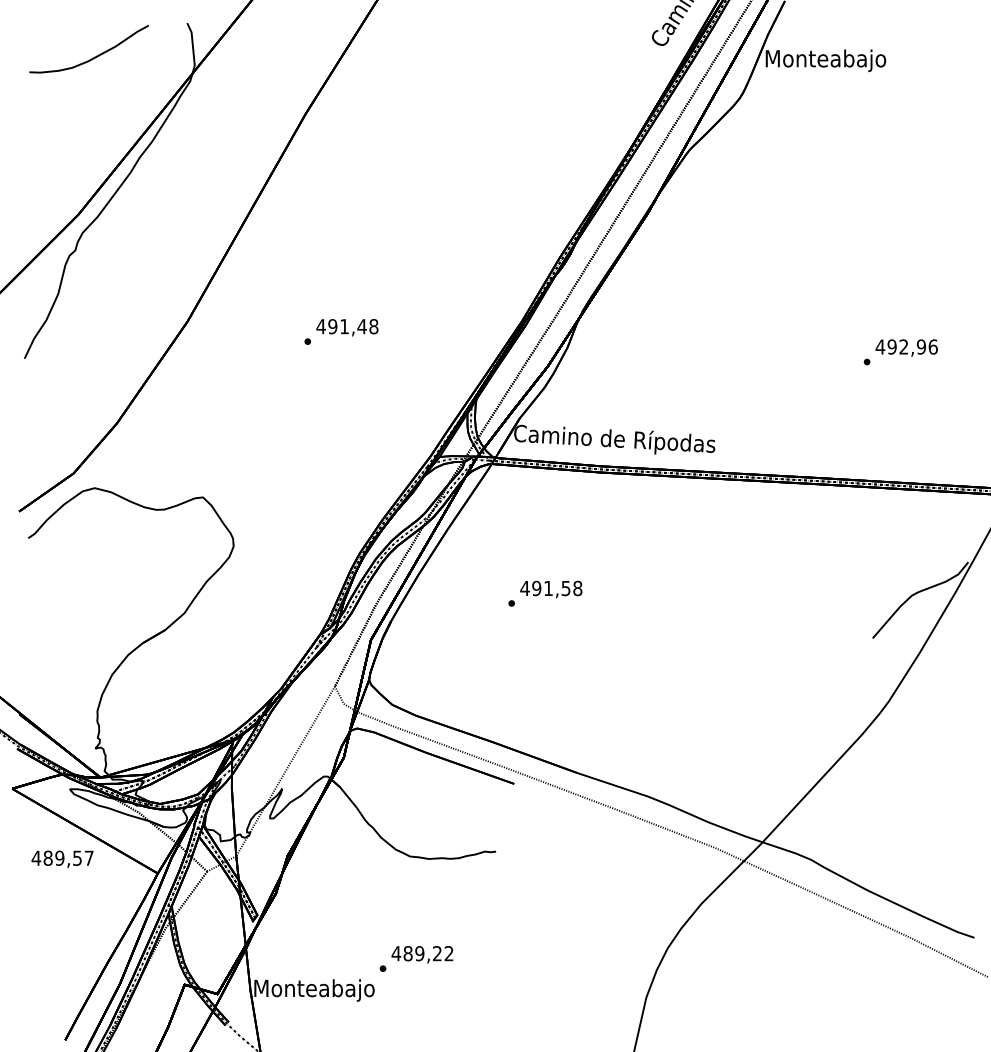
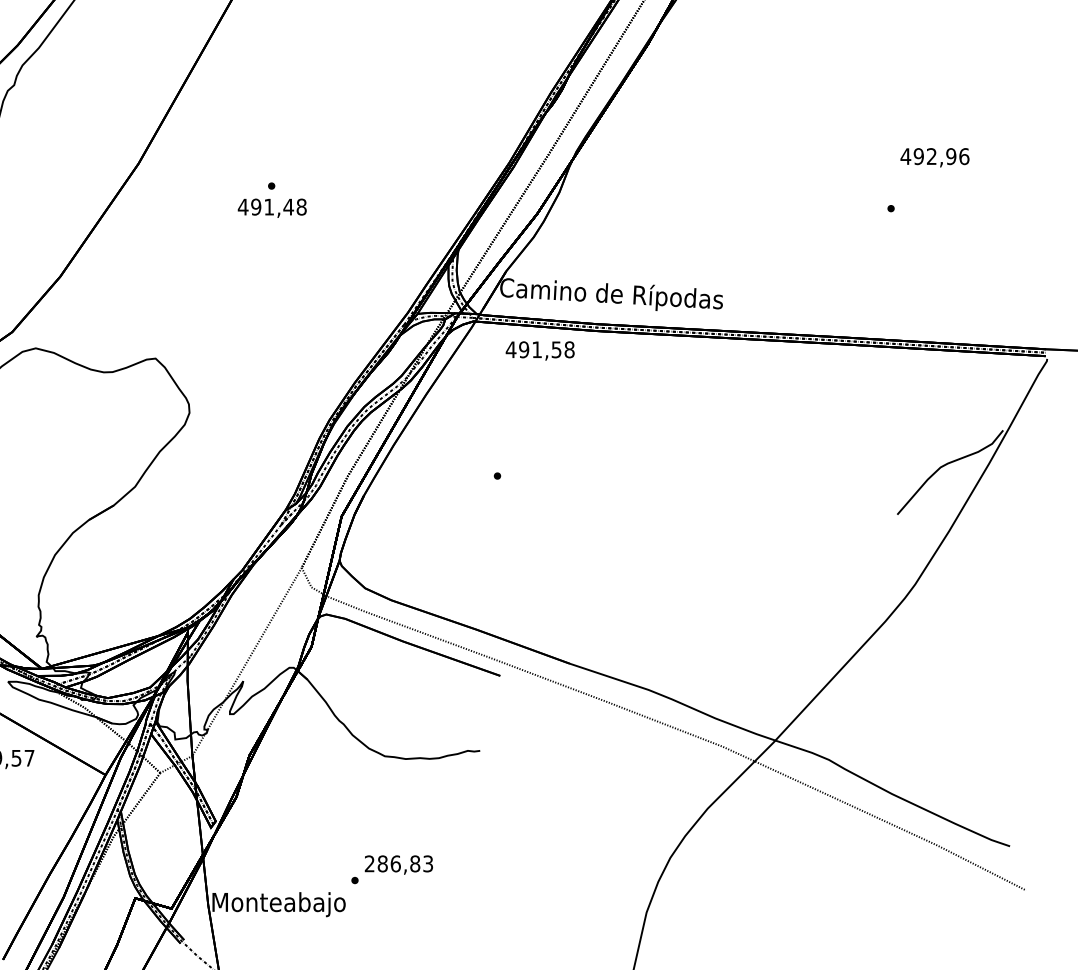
text: (347, 327) -> (272, 208), moved
text: (906, 347) -> (934, 157), moved
text: (551, 589) -> (540, 350), moved
text: (422, 953) -> (398, 863), 489,22 -> 286,83

